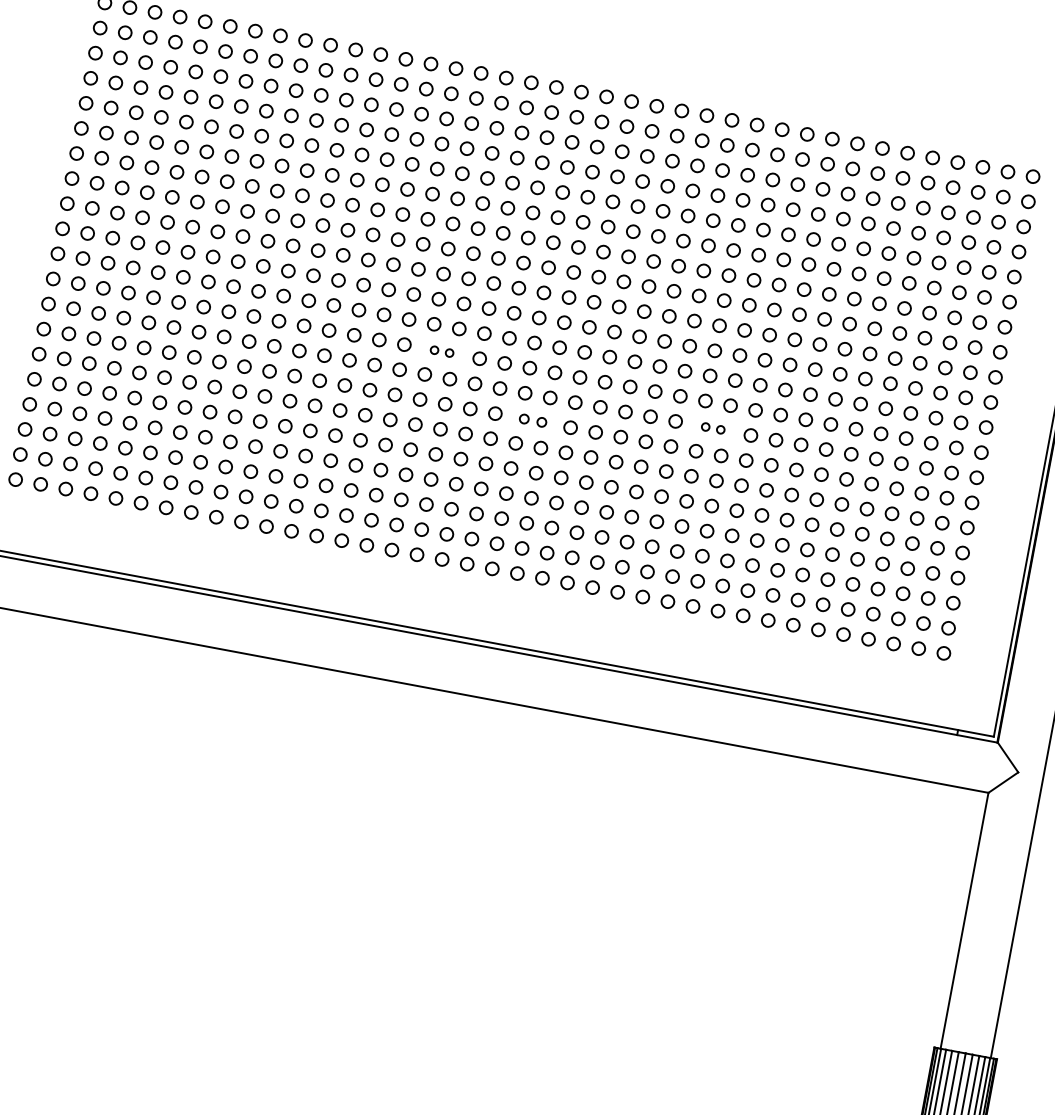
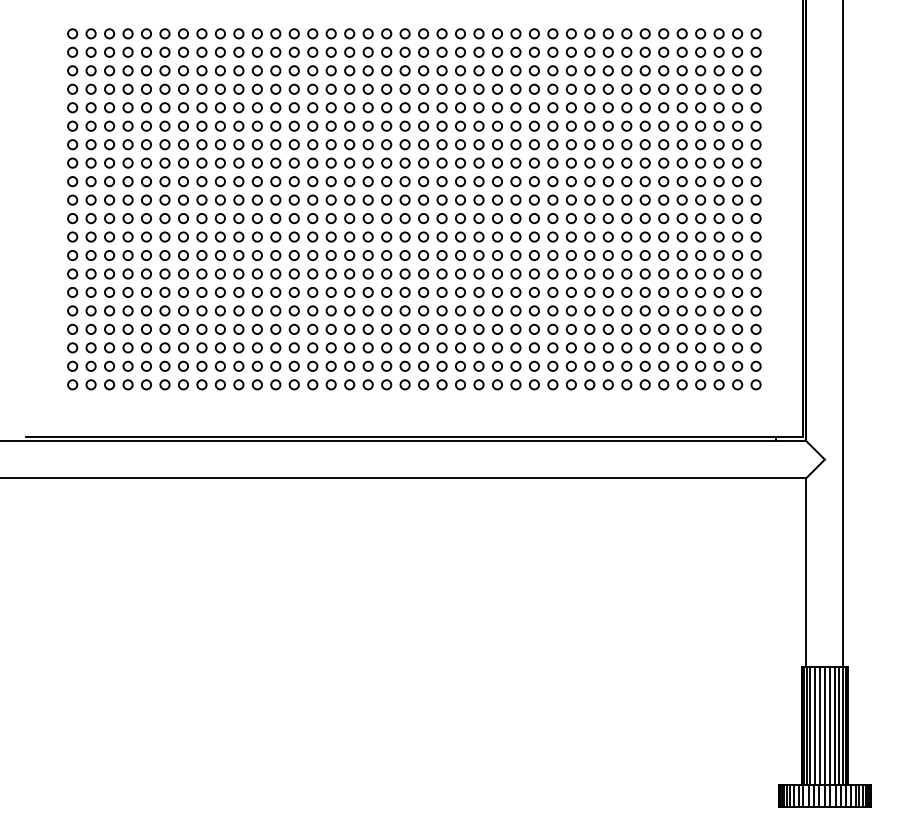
part: (441, 350) -> (358, 236), size x1.67
part: (532, 419) -> (432, 273), size x1.43
part: (712, 428) -> (561, 255), size x1.67

